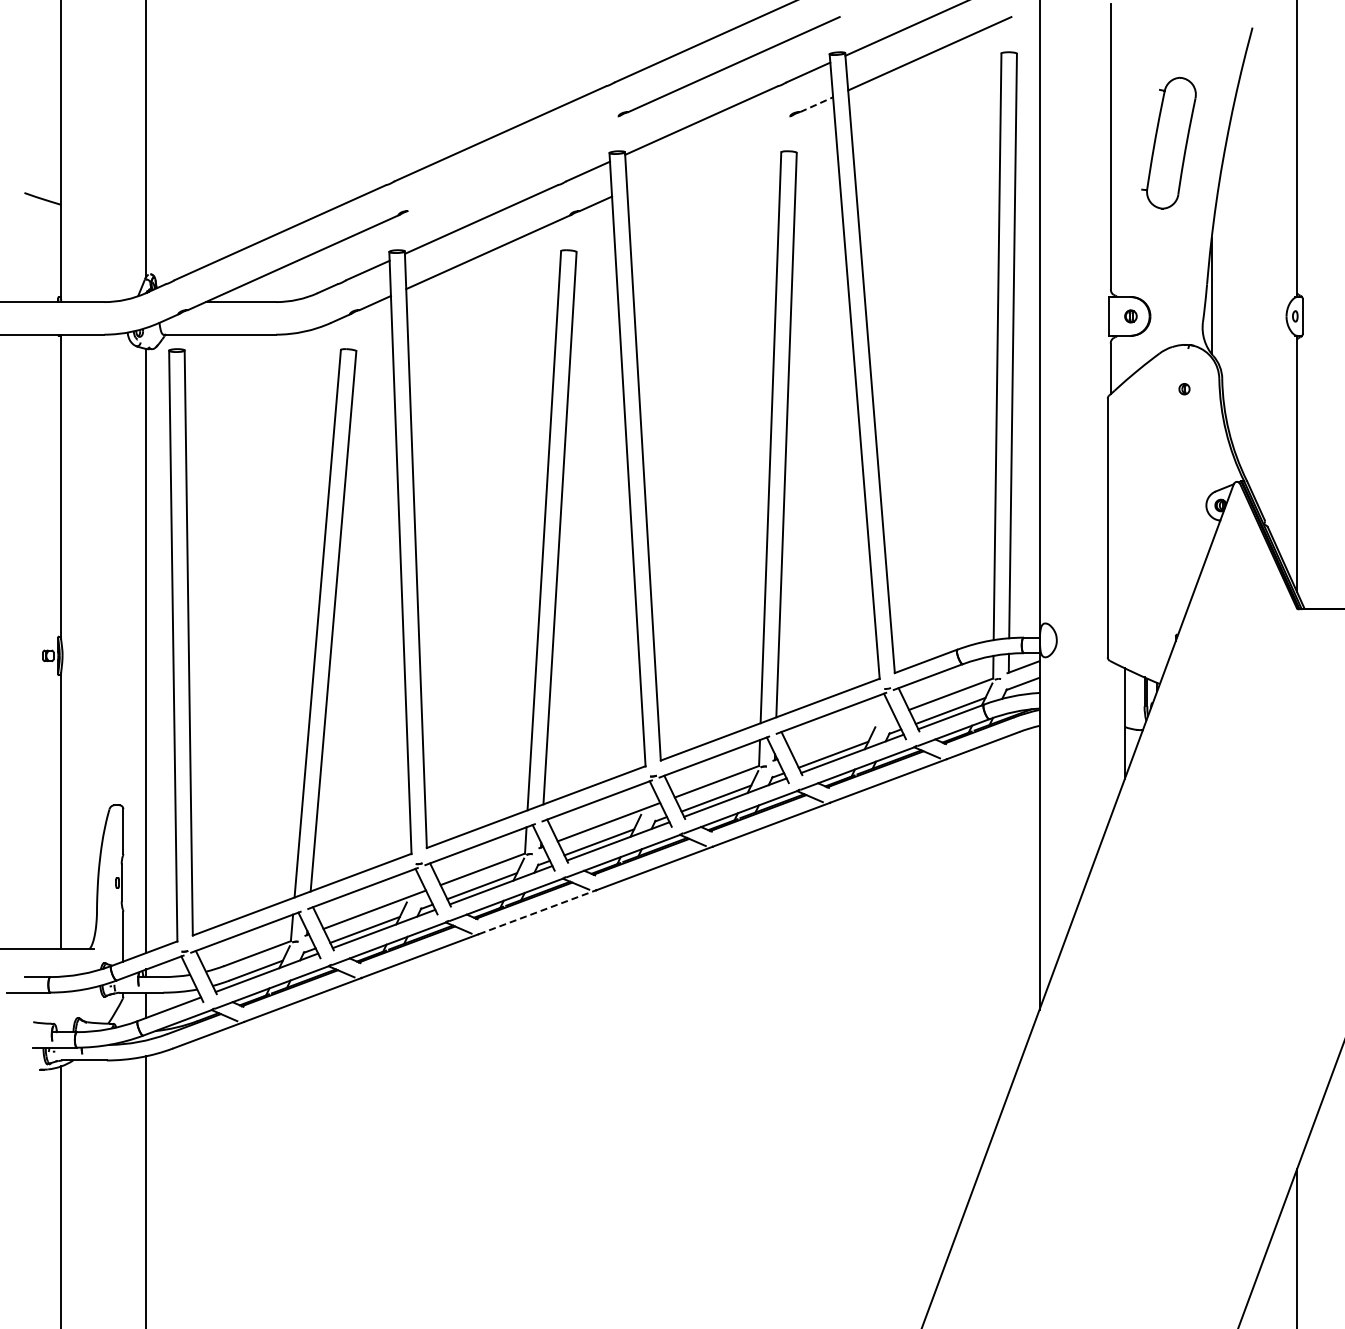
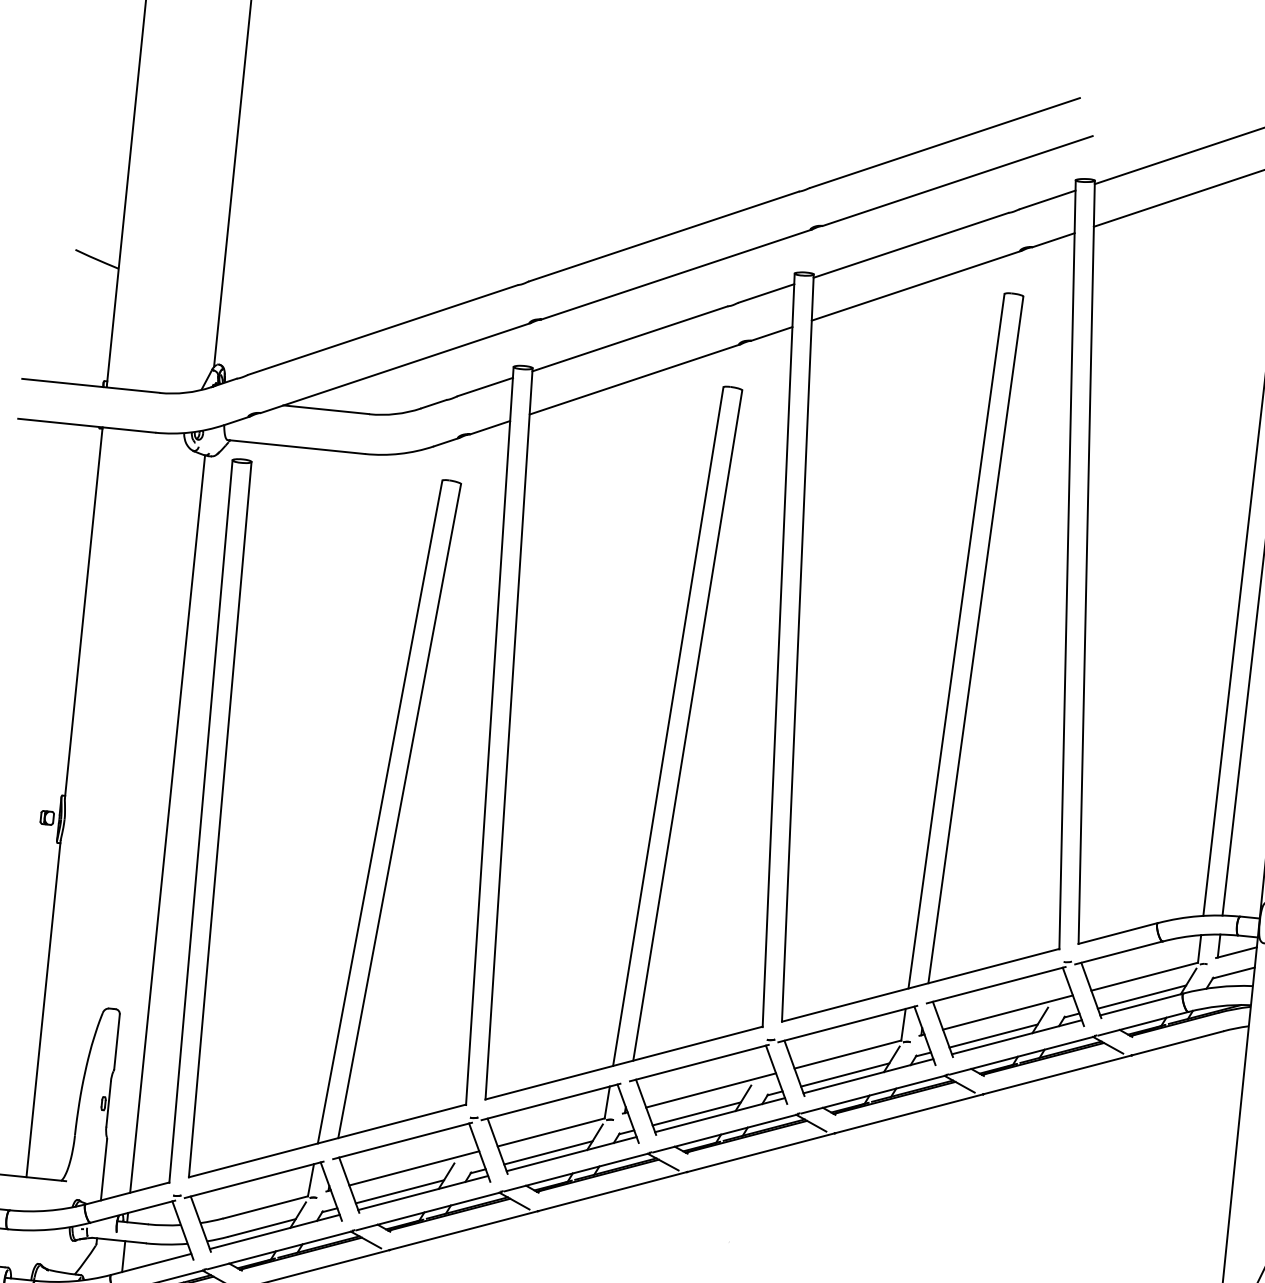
line: (817, 104) -> (1054, 240), dashed -> solid
line: (709, 152) -> (916, 285), added
line: (513, 163) -> (676, 274), added
line: (842, 734) -> (1007, 1012), added
line: (537, 912) -> (612, 1191), dashed -> solid

